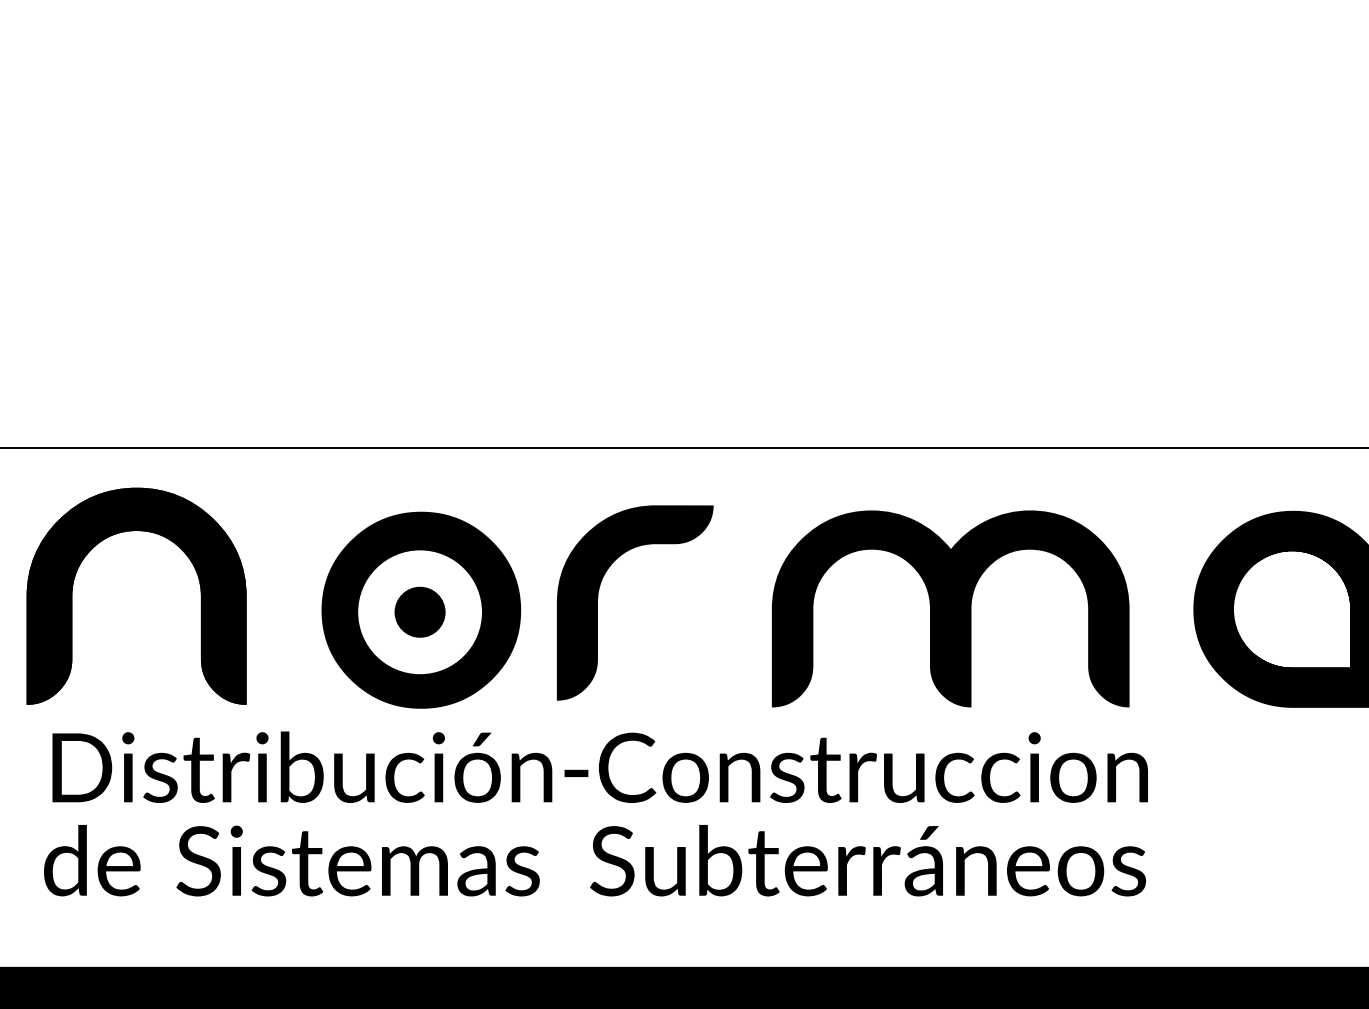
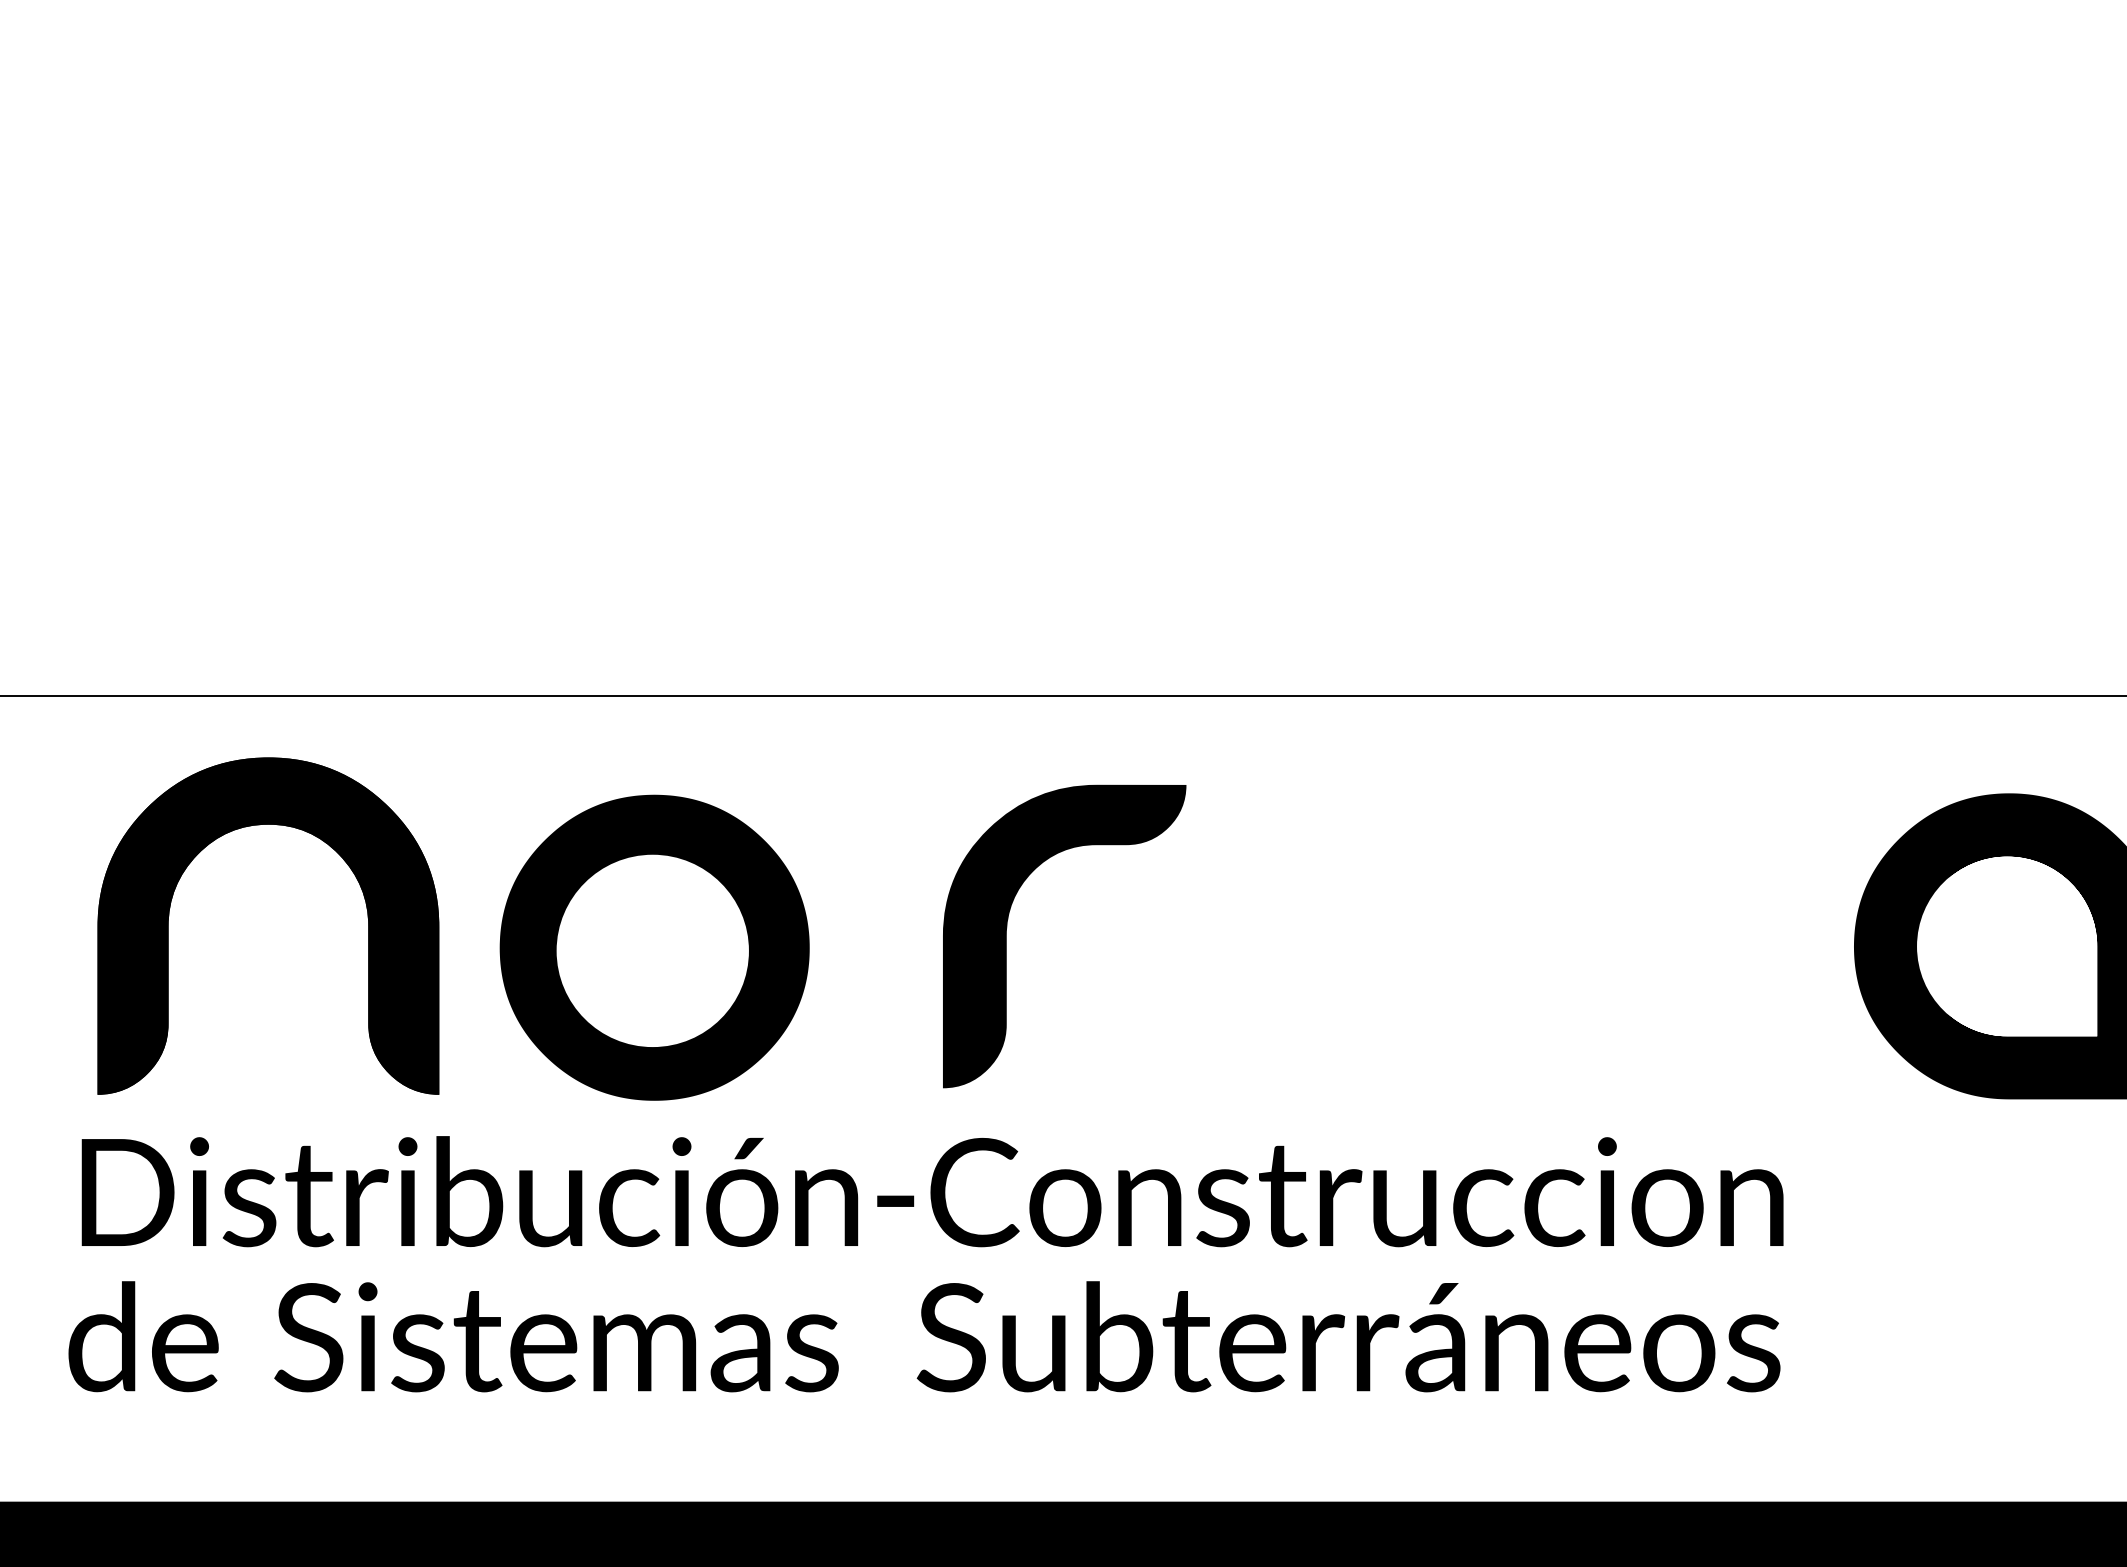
part: (83, 560) -> (185, 870), moved
part: (598, 598) -> (1007, 929), moved
fill: (950, 608) -> (1476, 945), removed
fill: (419, 611) -> (651, 949), removed

